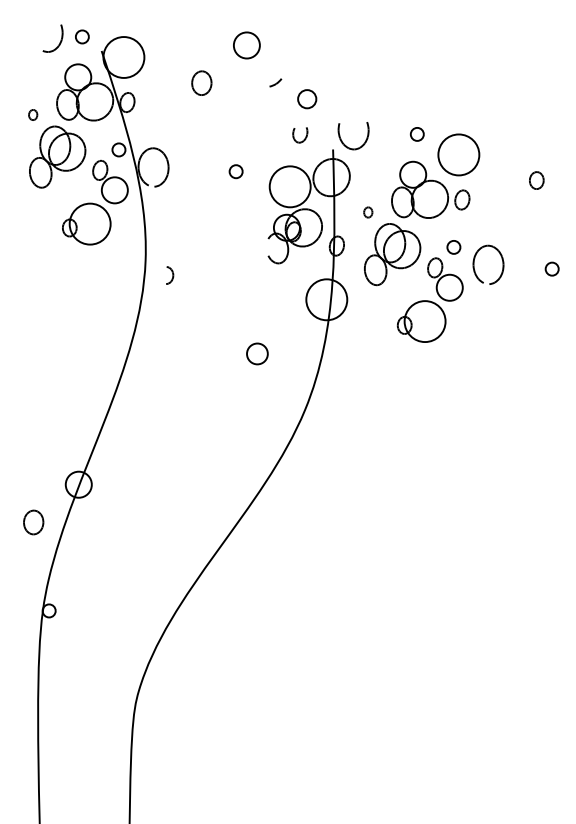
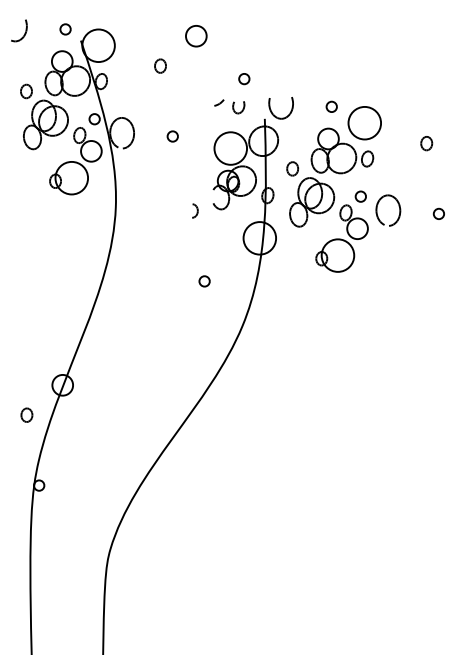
part: (53, 38) -> (19, 30), moved
part: (201, 82) -> (160, 65), size x0.71
part: (276, 82) -> (219, 102), moved
circle: (307, 99) -> (244, 79), size x0.71
part: (33, 115) -> (26, 91), size x1.67
circle: (235, 171) -> (172, 136), moved
part: (367, 211) -> (292, 168), size x1.67
part: (170, 274) -> (195, 210), moved
circle: (257, 354) -> (204, 281), size x0.62
part: (33, 521) -> (26, 414), size x0.71

